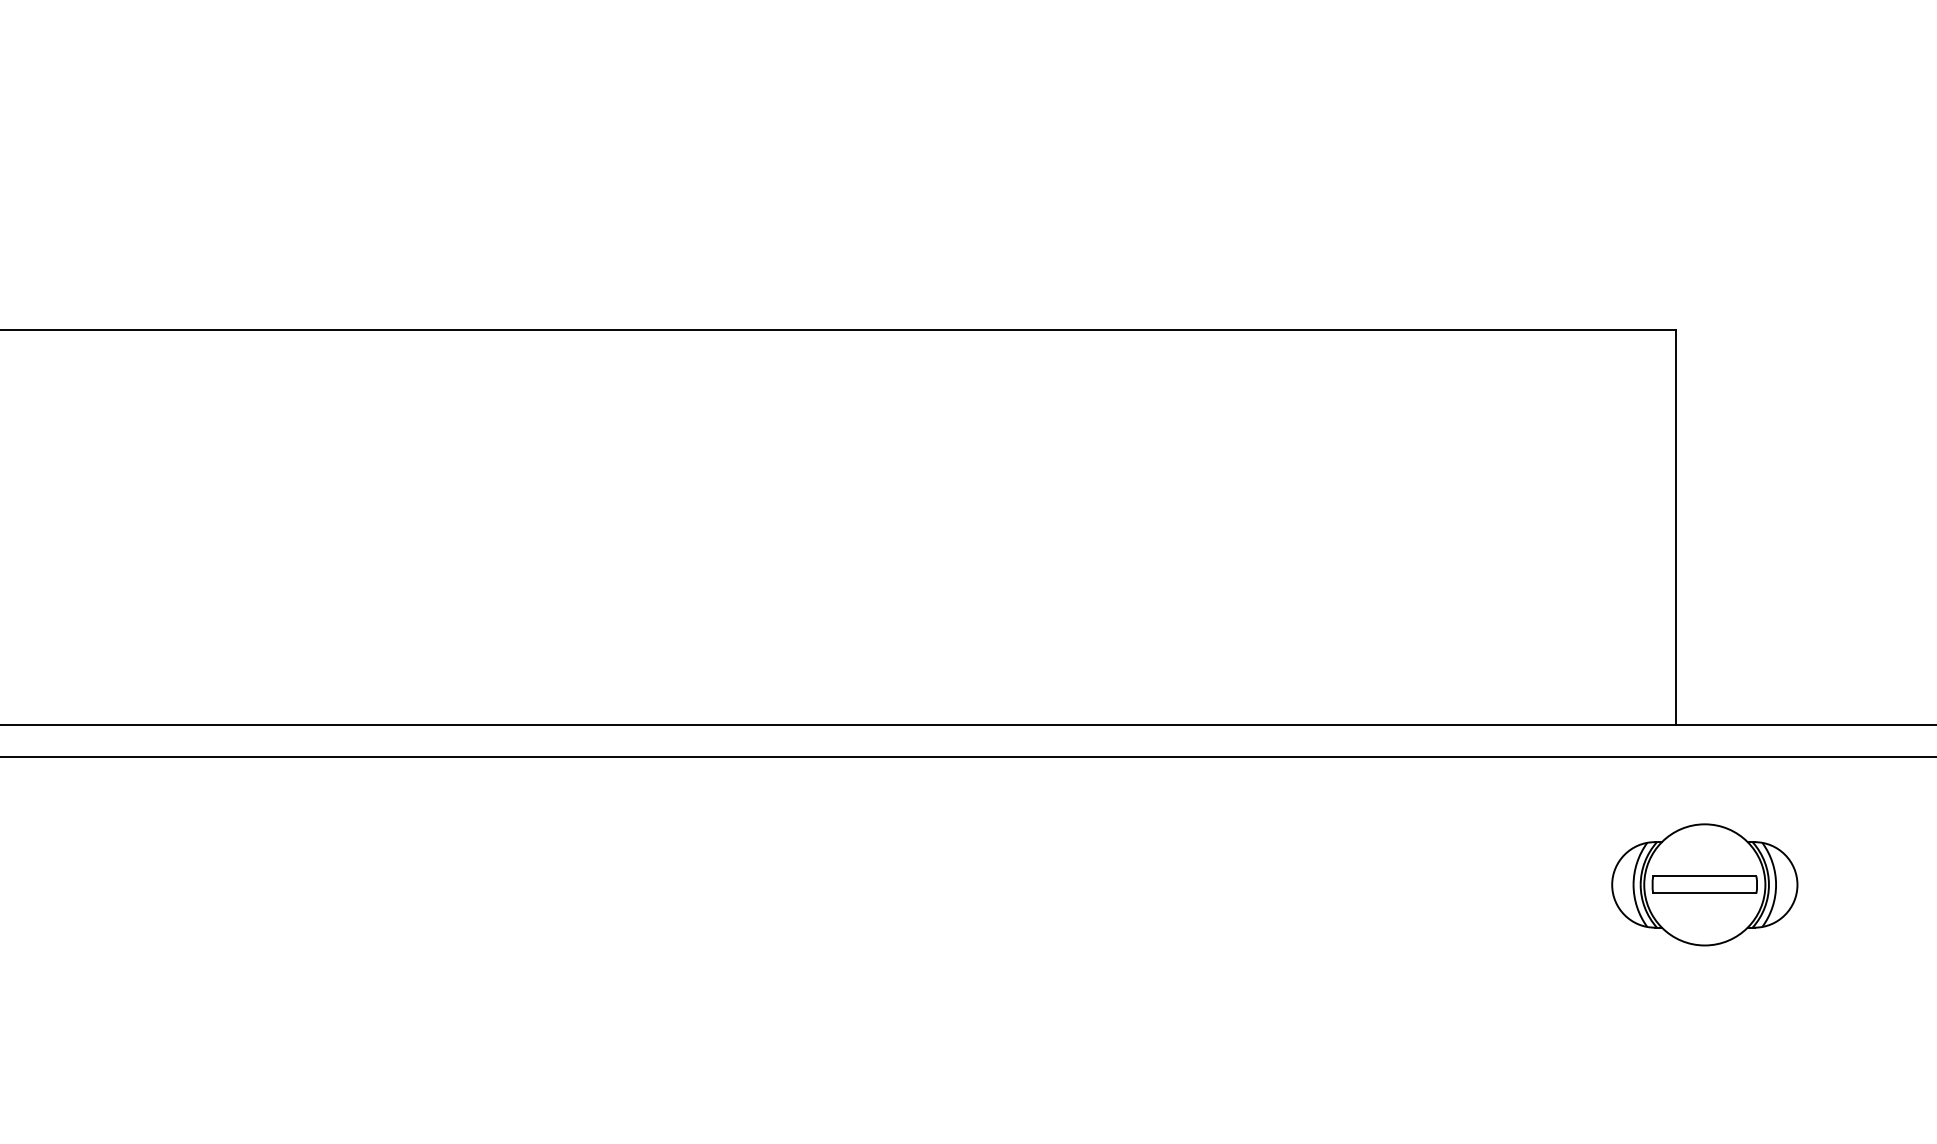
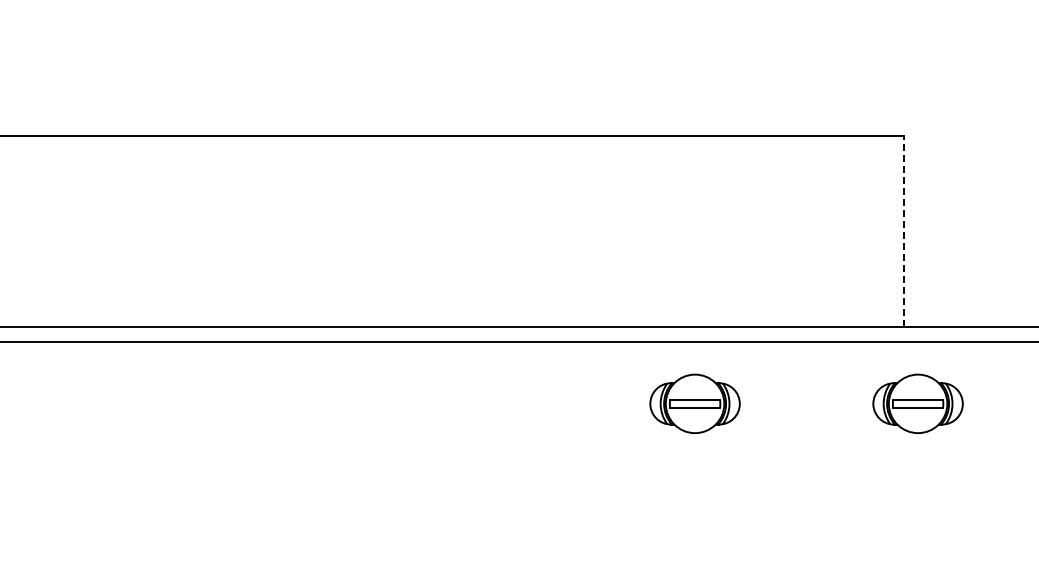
line: (1676, 525) -> (904, 230), solid -> dashed
part: (1241, 884) -> (694, 403), added

